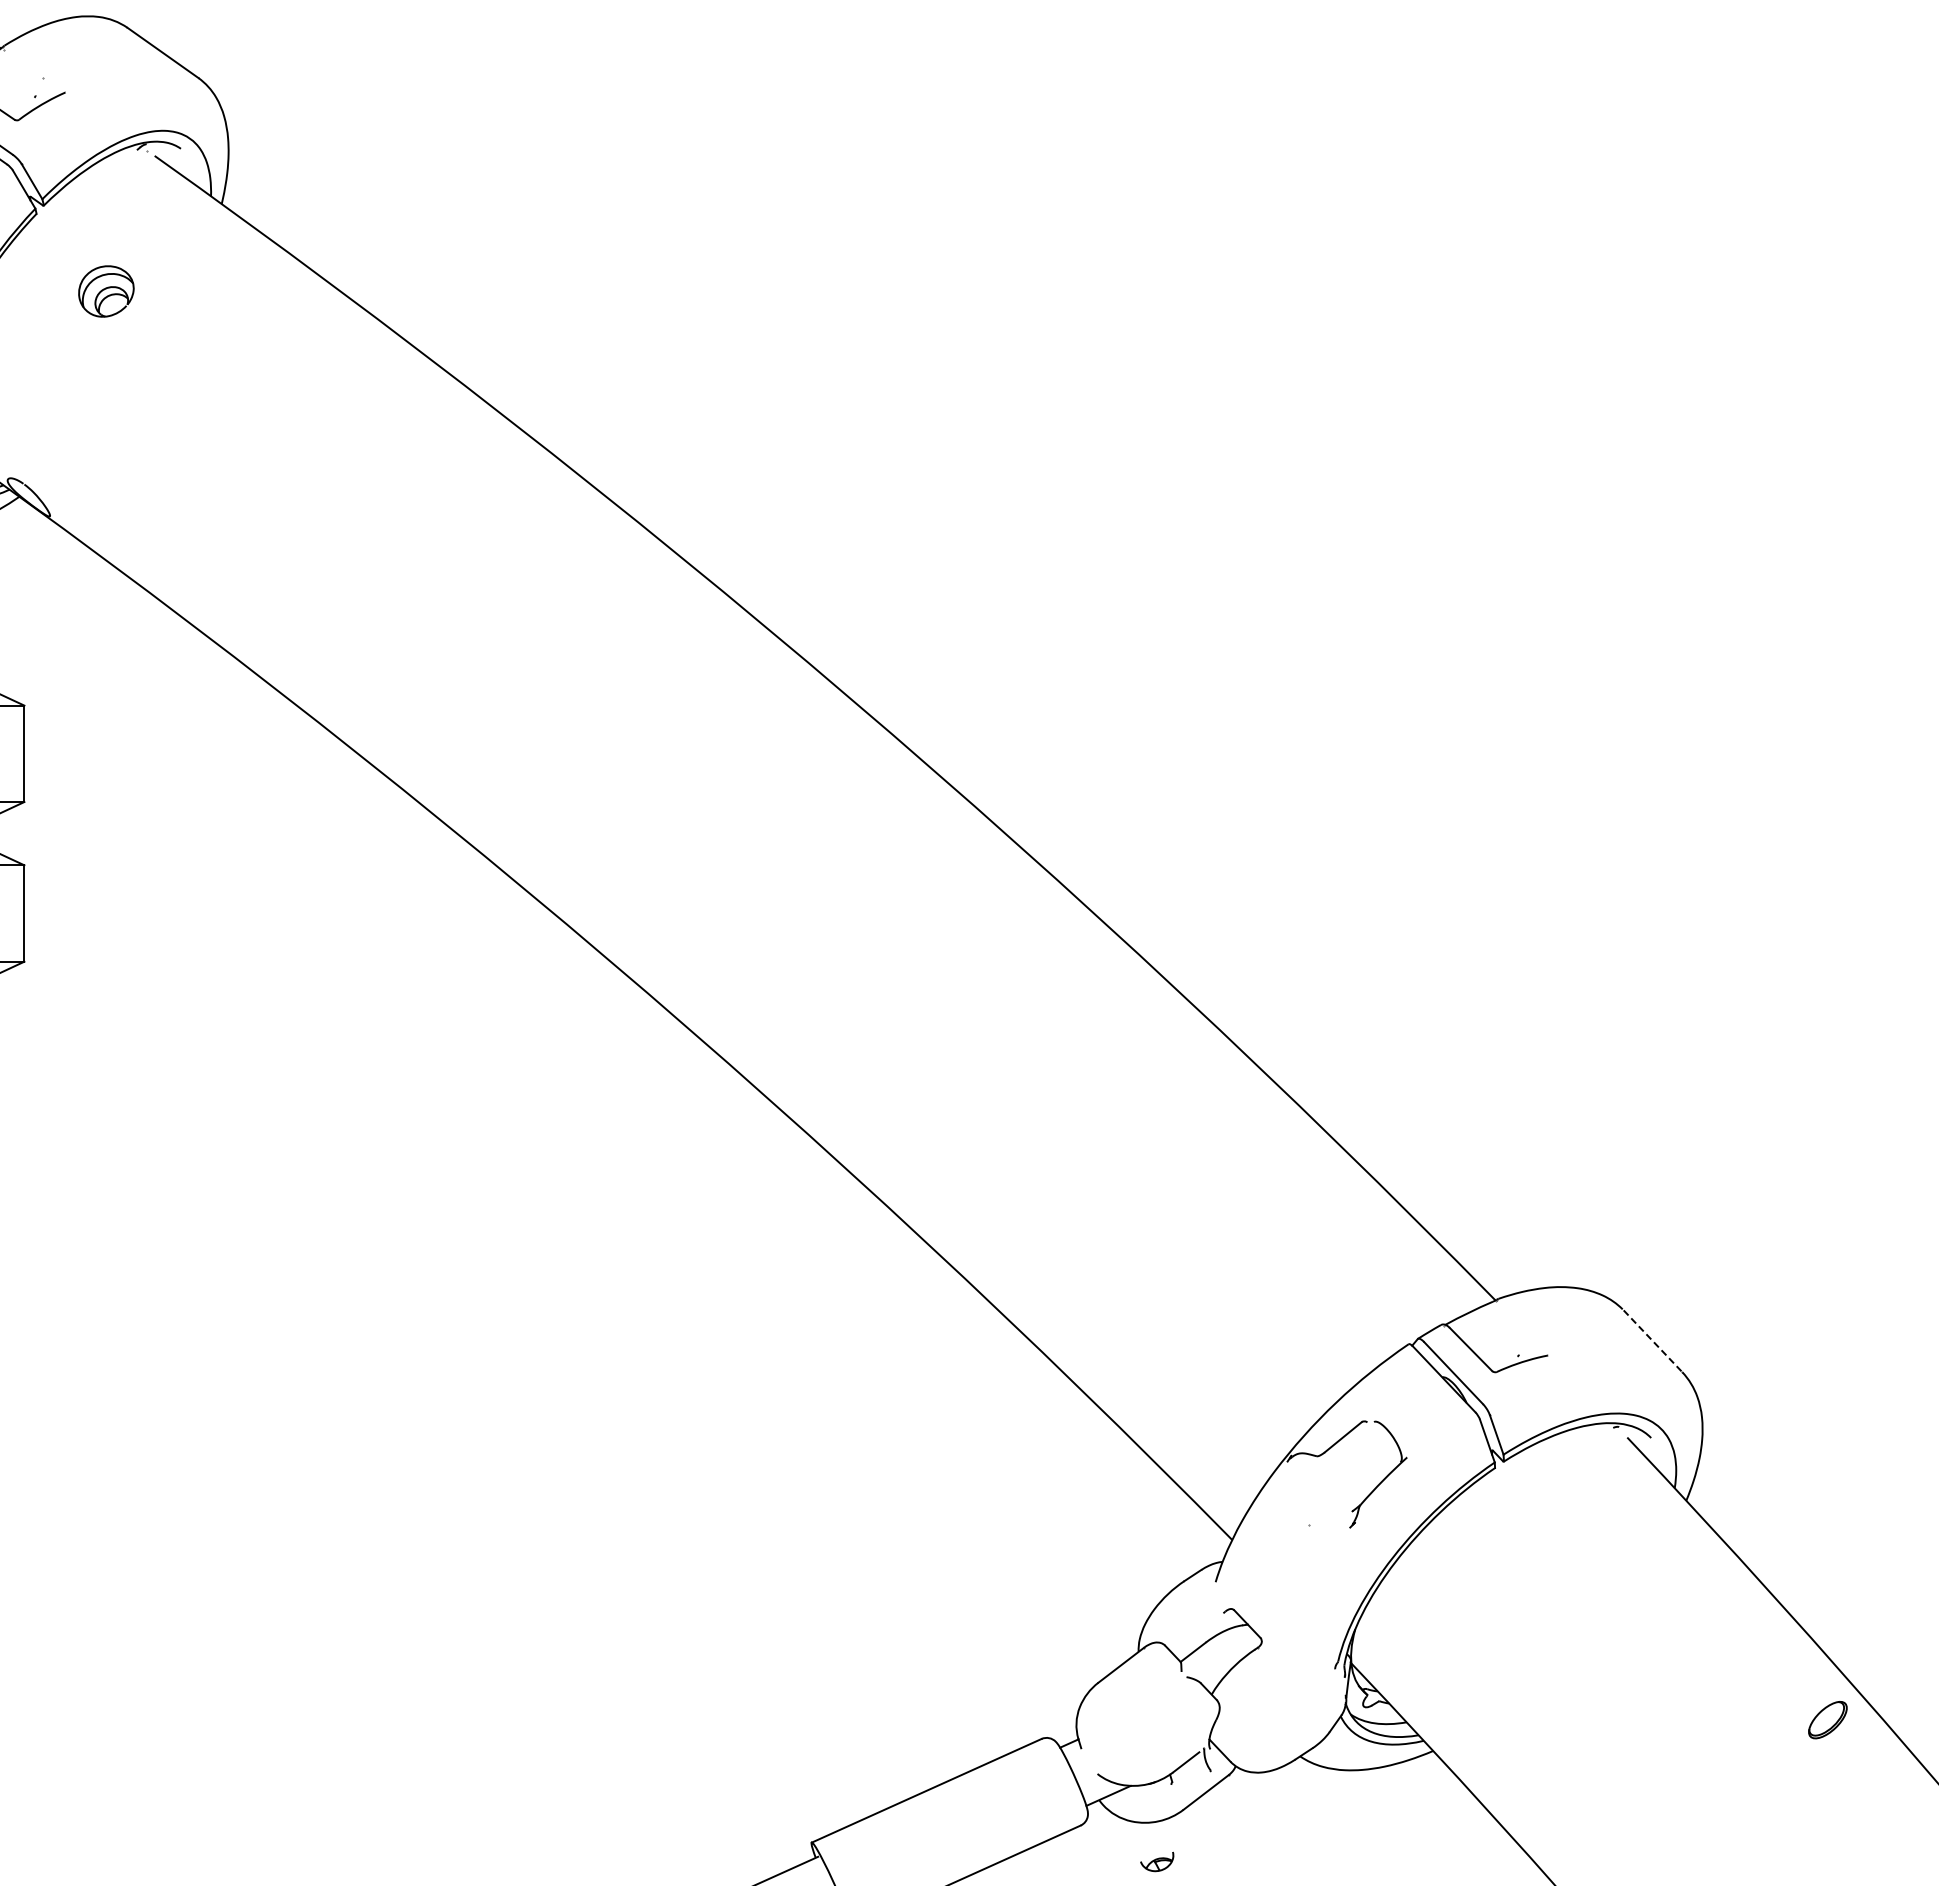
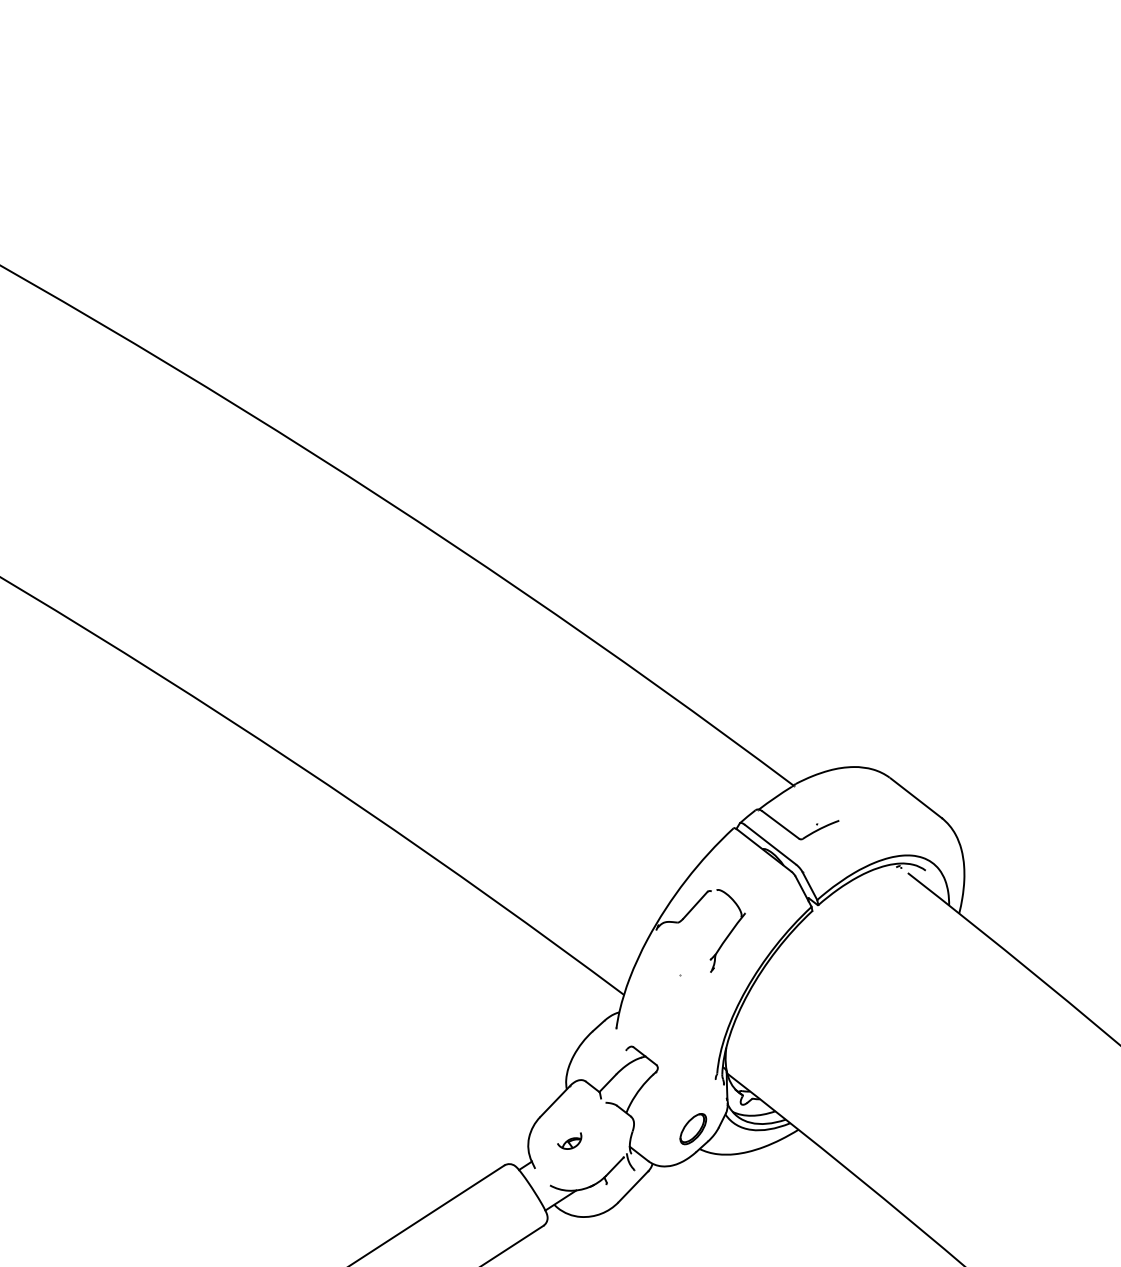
line: (1653, 1341) -> (916, 798), dashed -> solid
part: (1827, 1720) -> (693, 1129), moved
part: (1157, 1861) -> (570, 1141), moved

